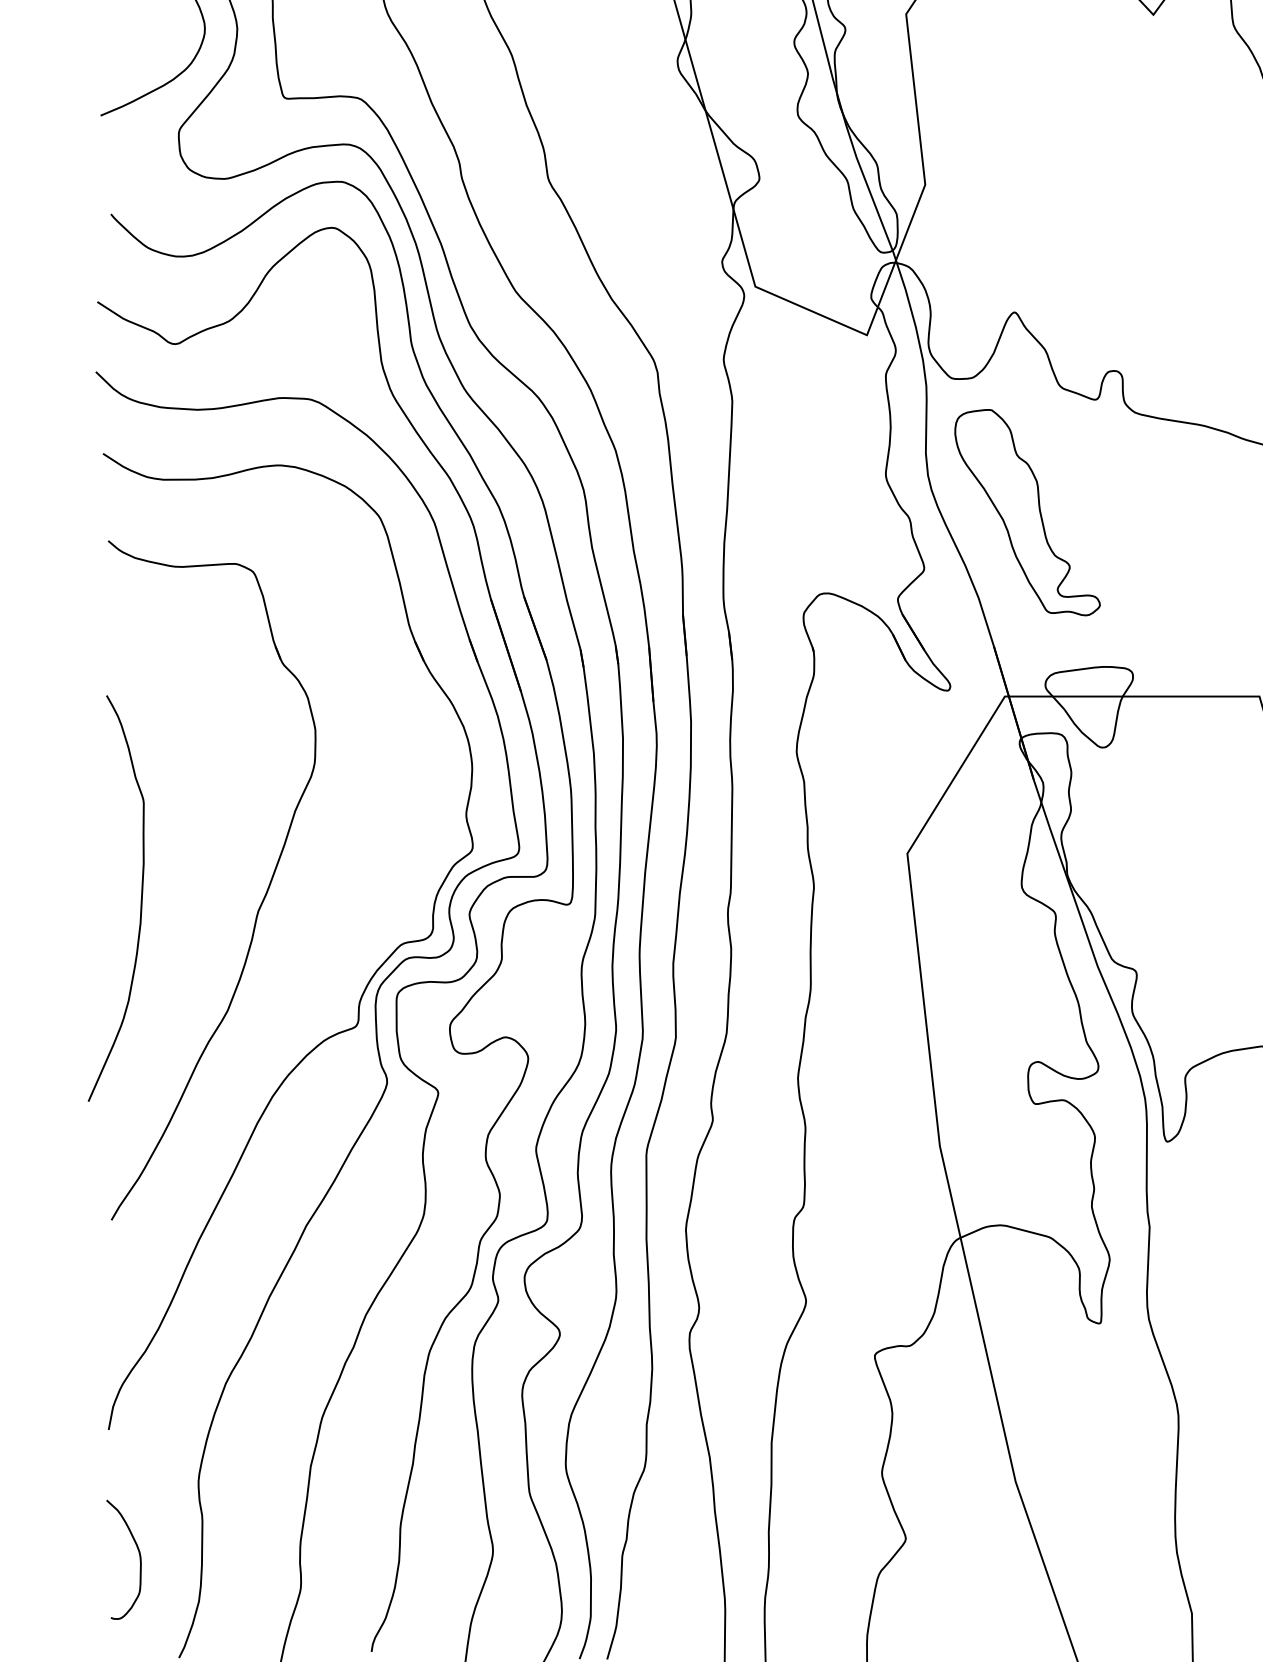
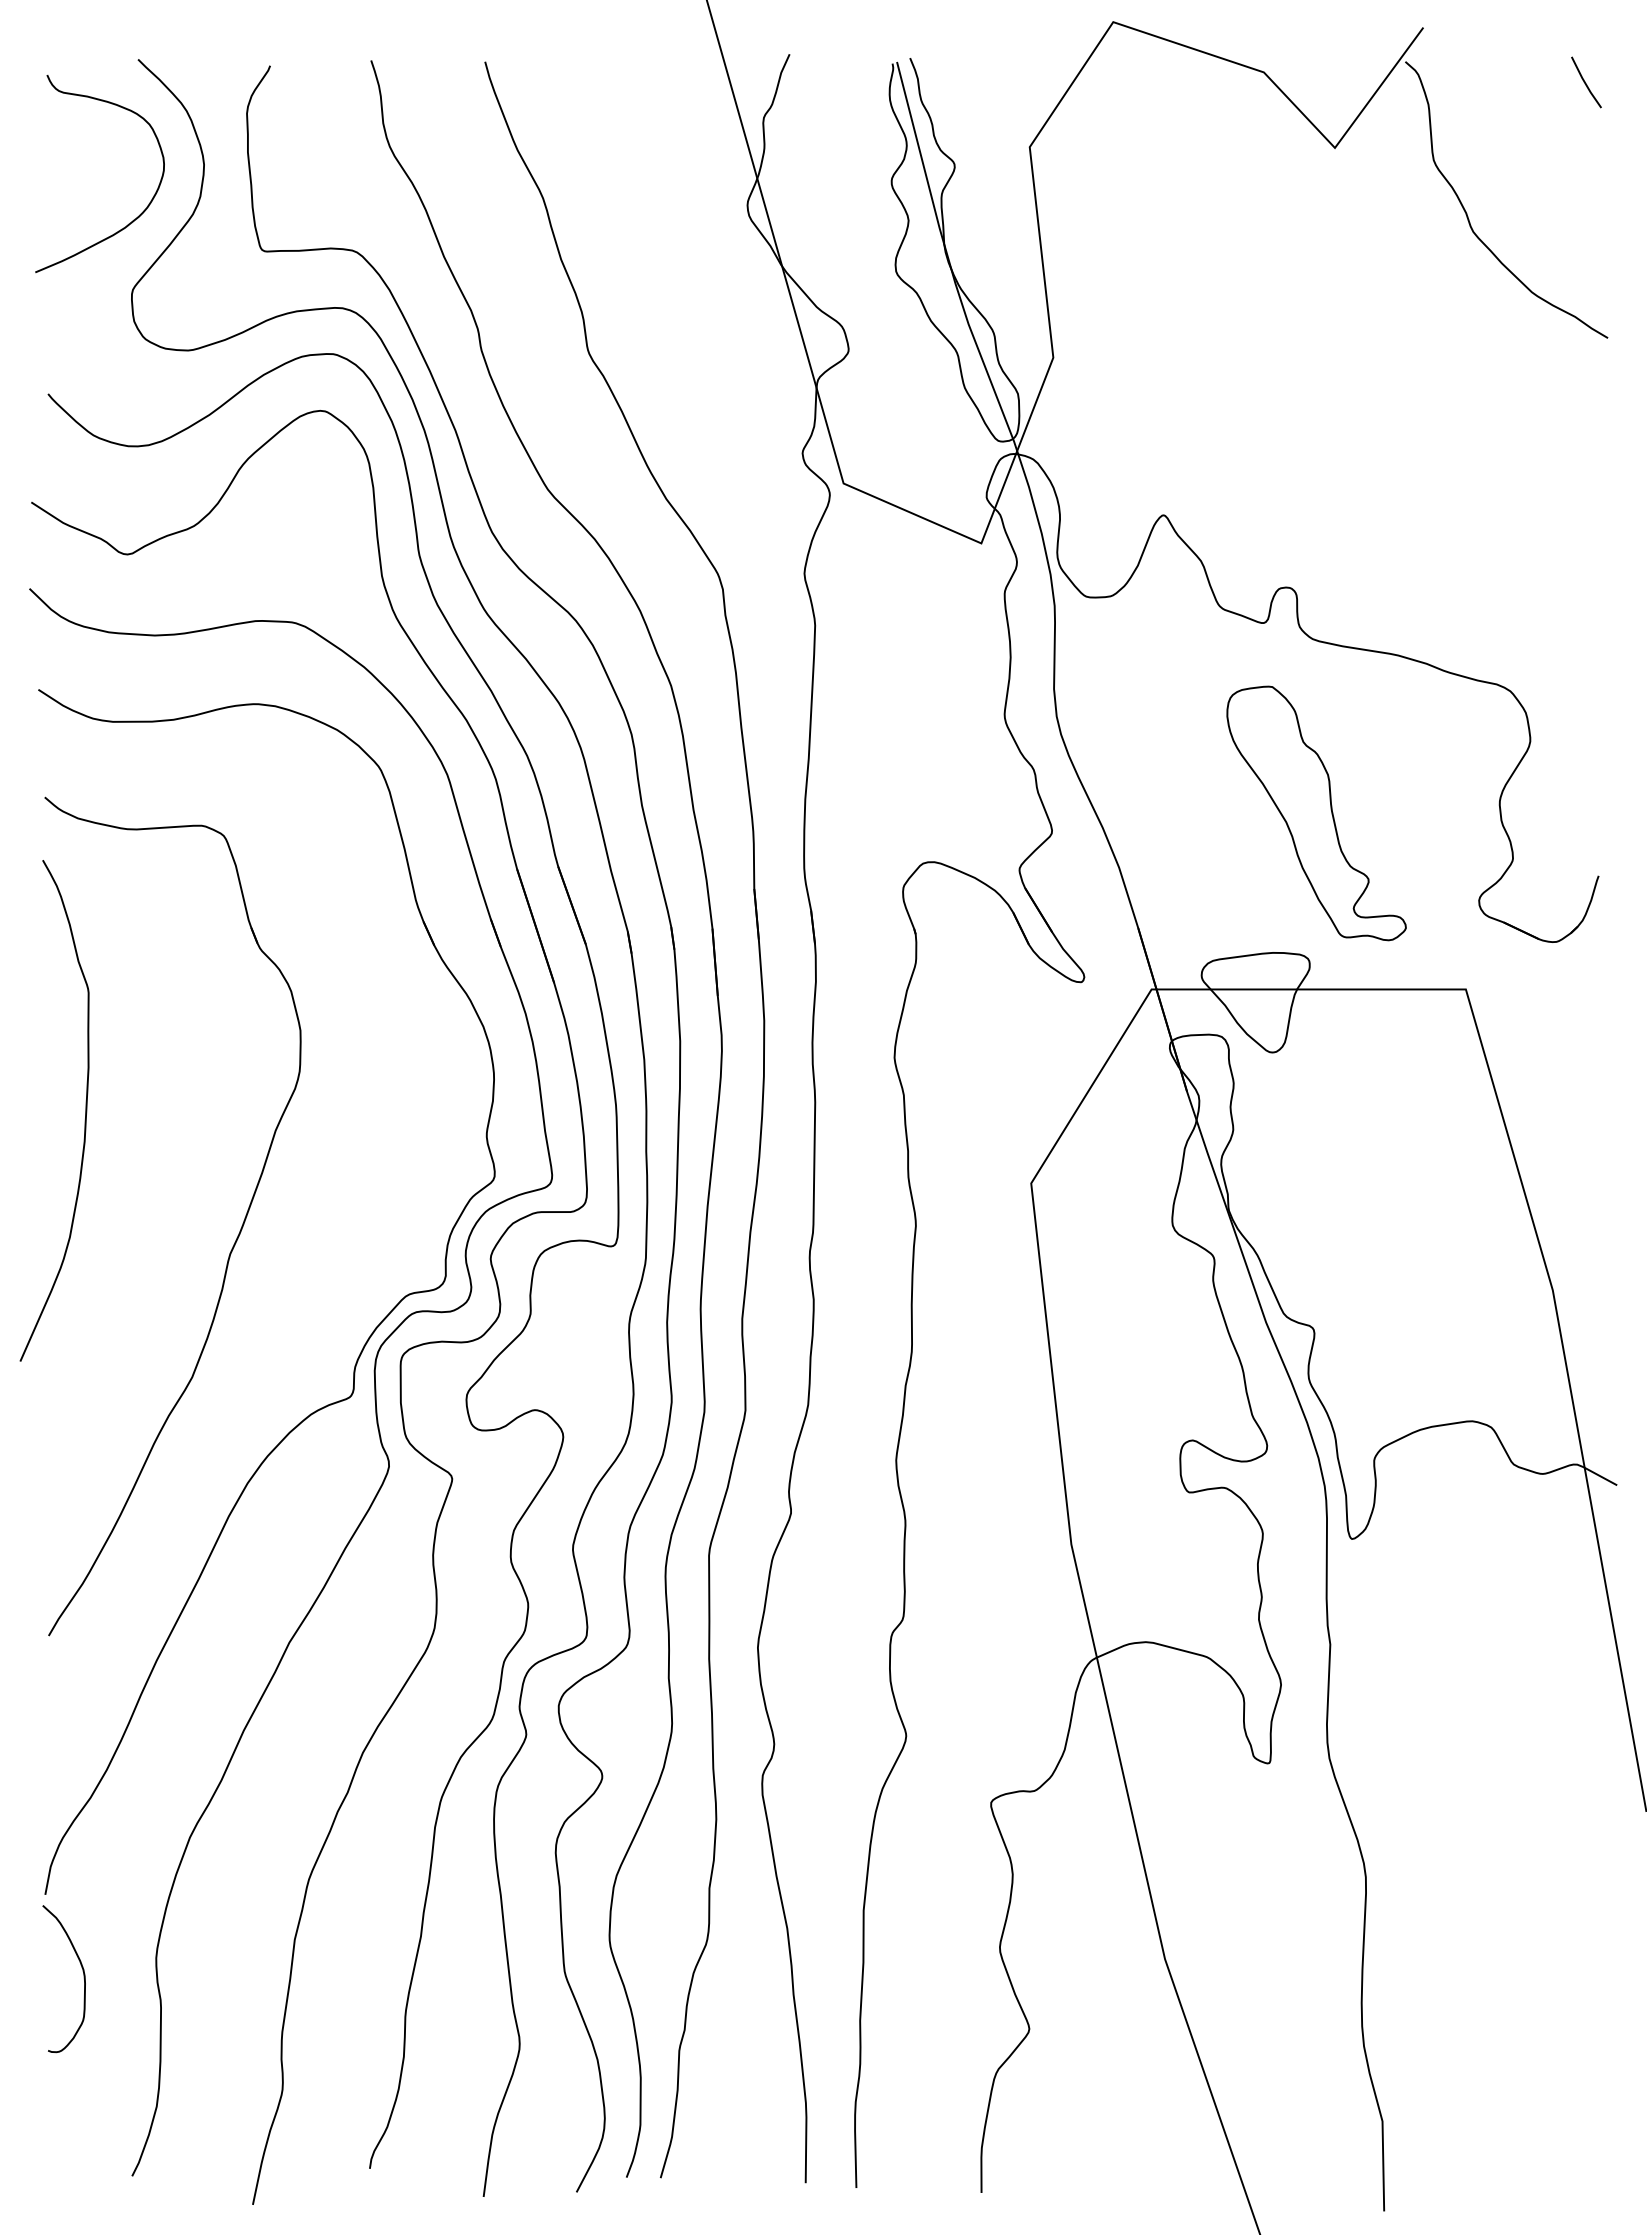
part: (1027, 512) -> (1316, 813), moved
curve: (141, 898) -> (85, 1110), moved
curve: (139, 1559) -> (83, 1978), moved

